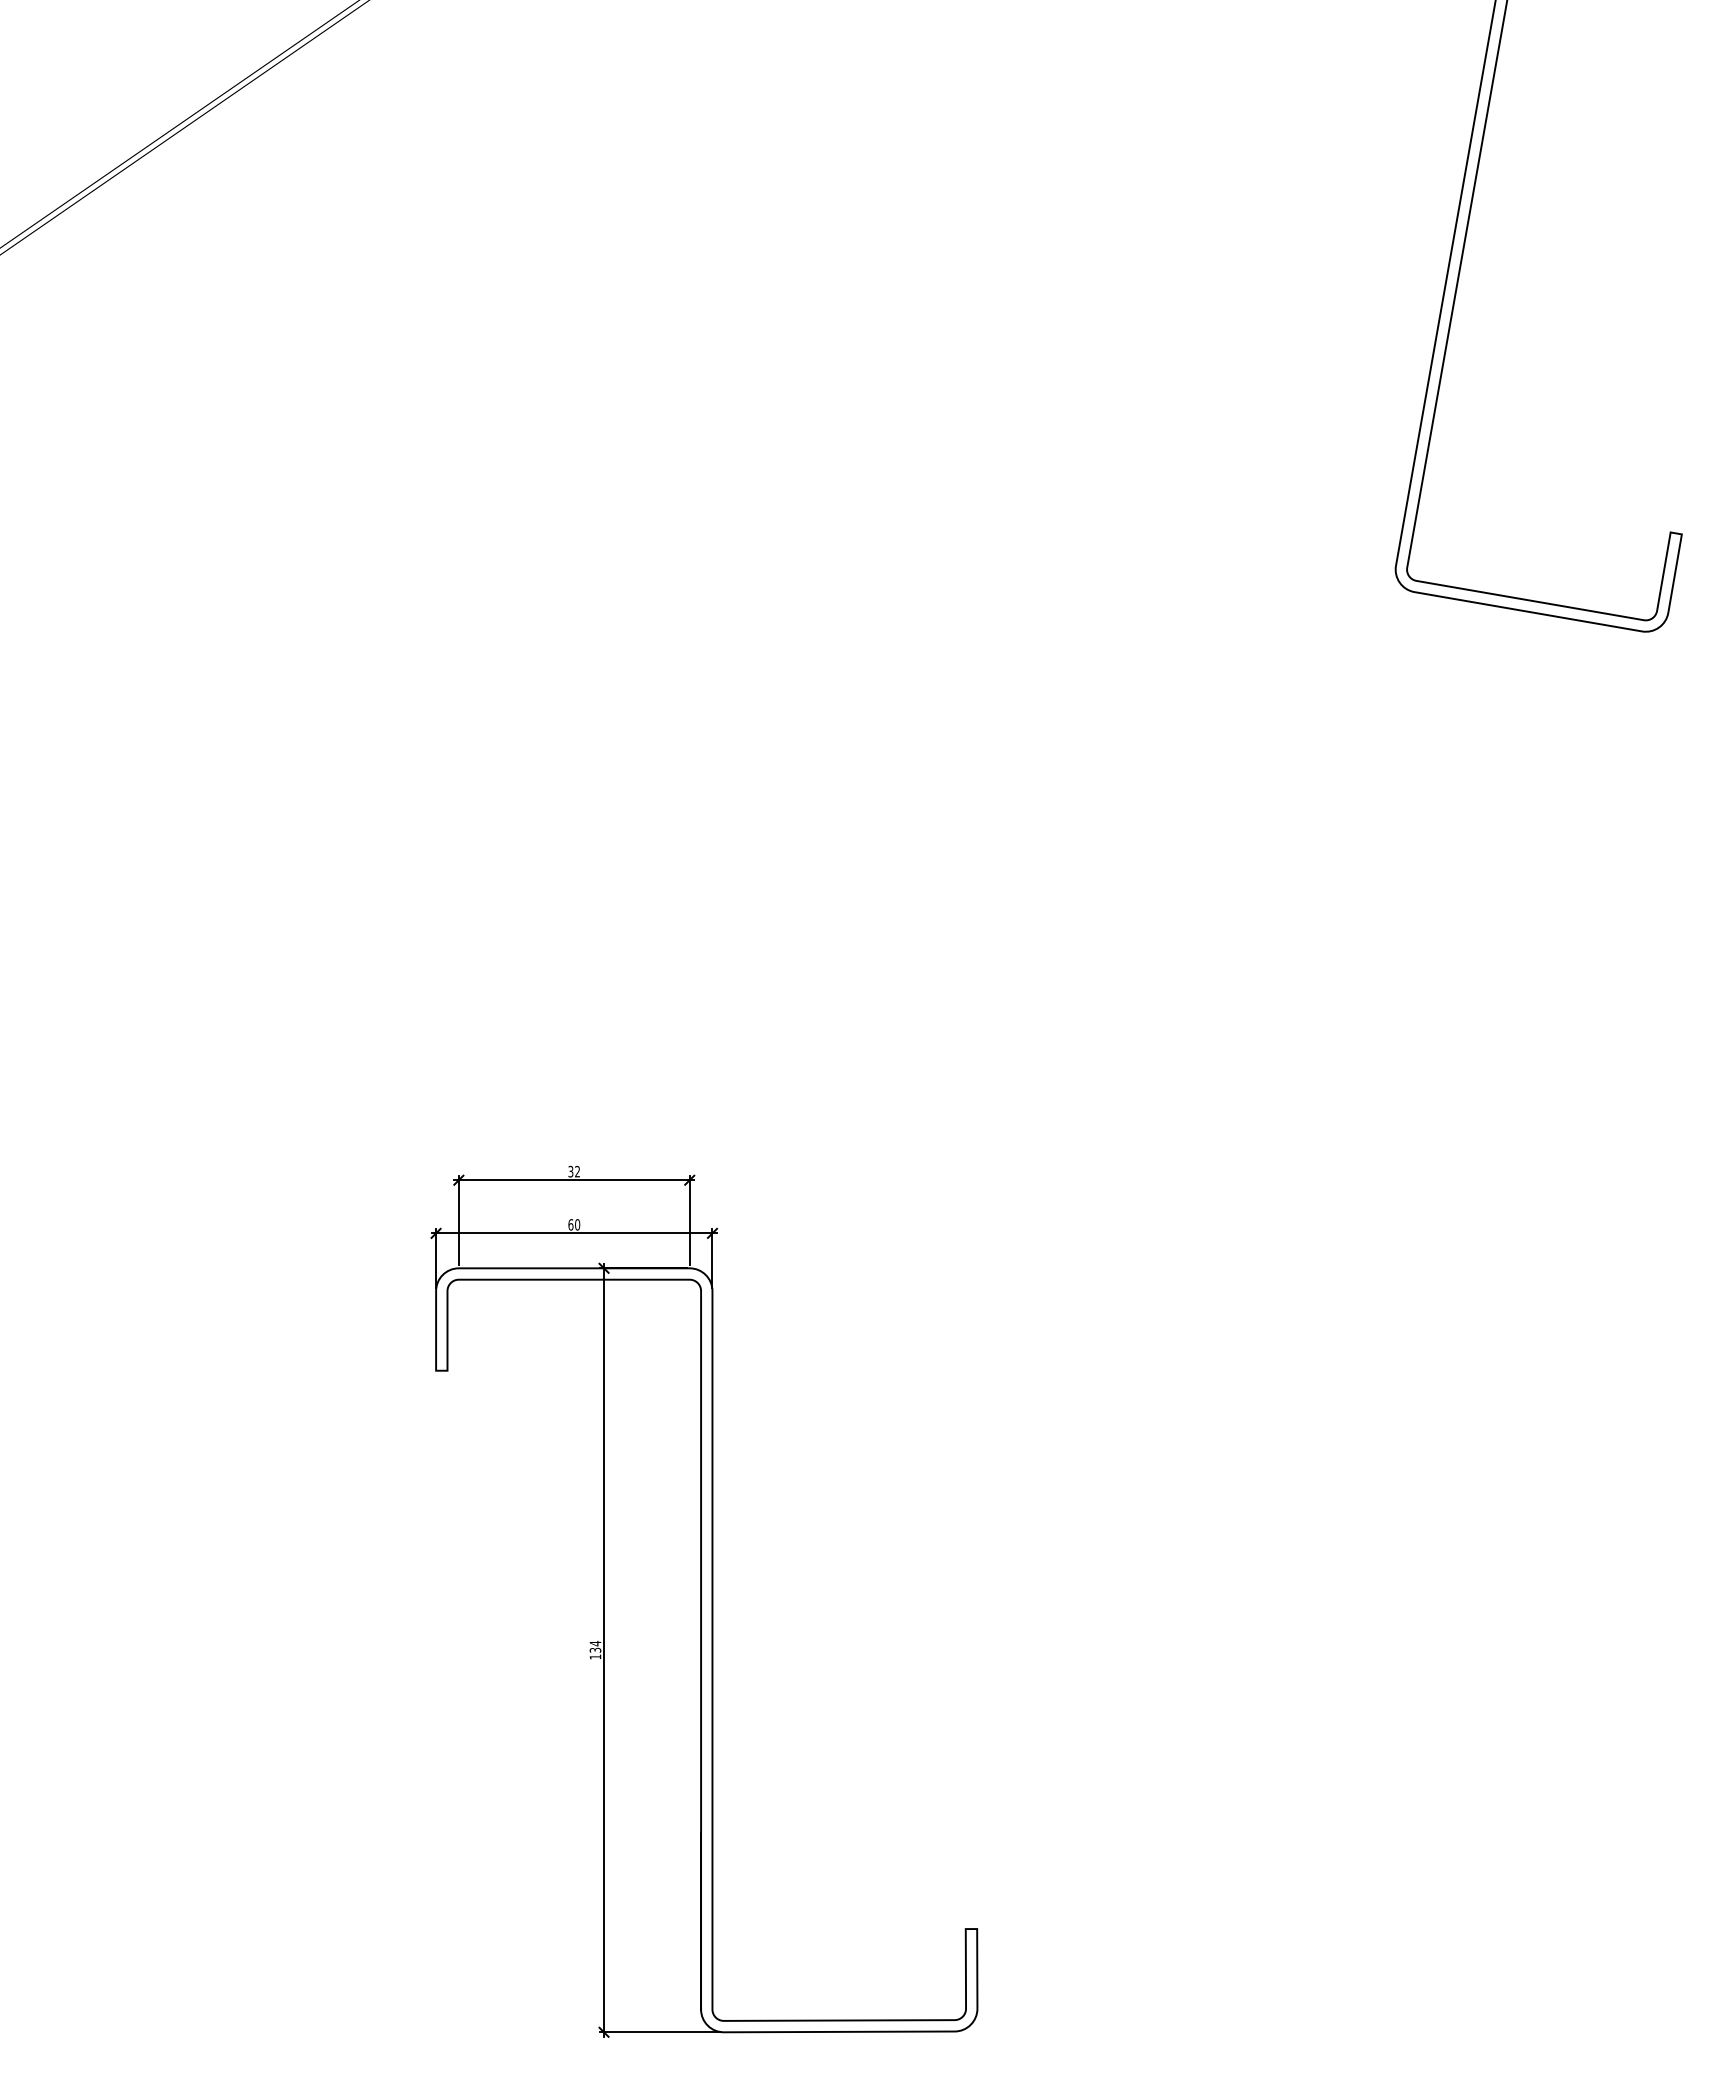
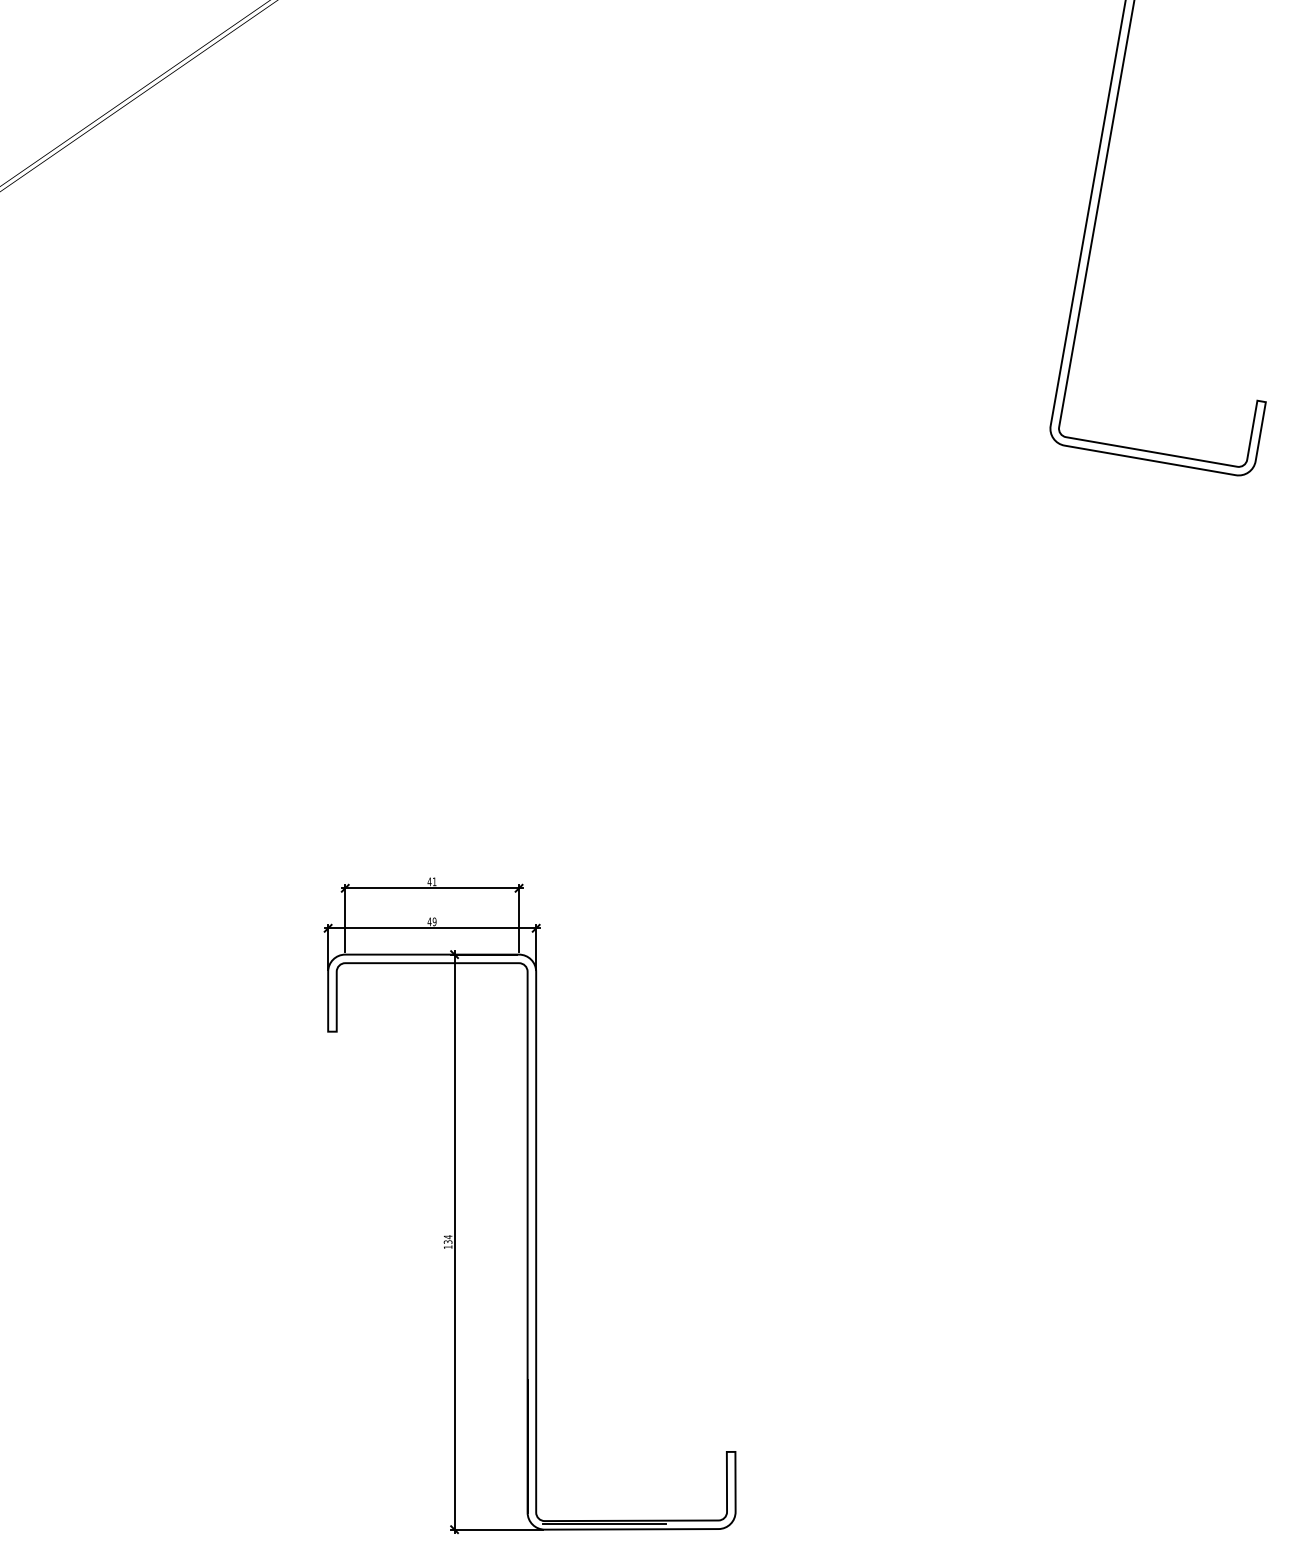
text: (573, 1171) -> (431, 881), 32 -> 41
text: (573, 1224) -> (431, 921), 60 -> 49
line: (802, 2024) -> (603, 1523), added

